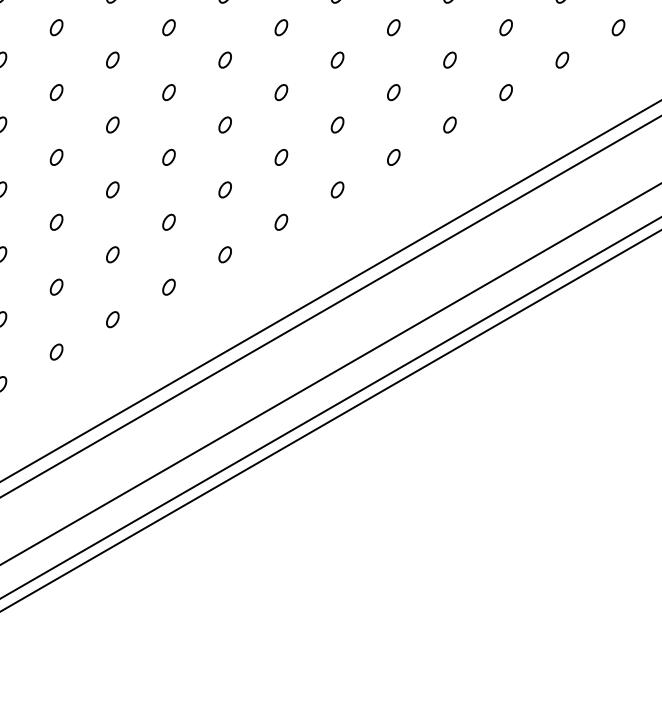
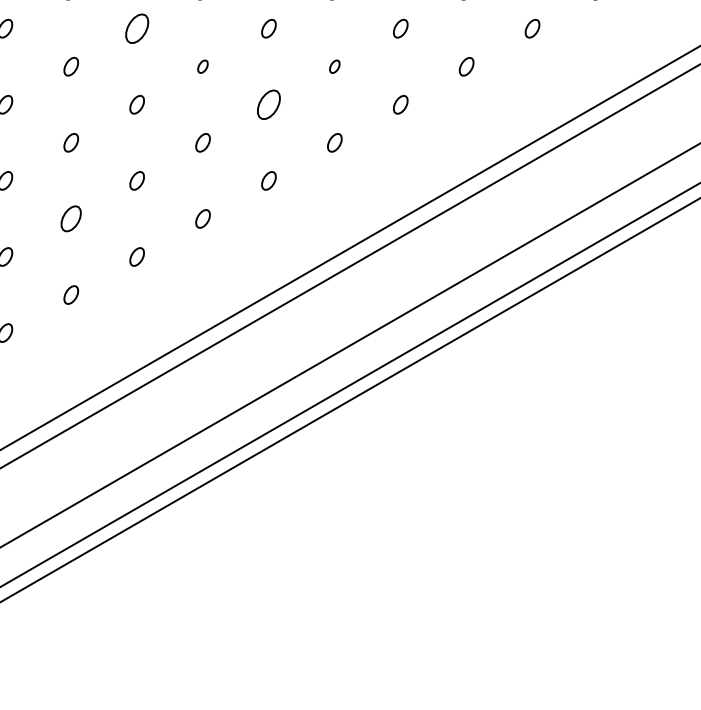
part: (168, 92) -> (136, 28), size x1.6
part: (224, 124) -> (202, 66), size x0.7
part: (337, 124) -> (334, 66), size x0.7
part: (281, 157) -> (269, 104), size x1.6
part: (112, 254) -> (70, 218), size x1.4

